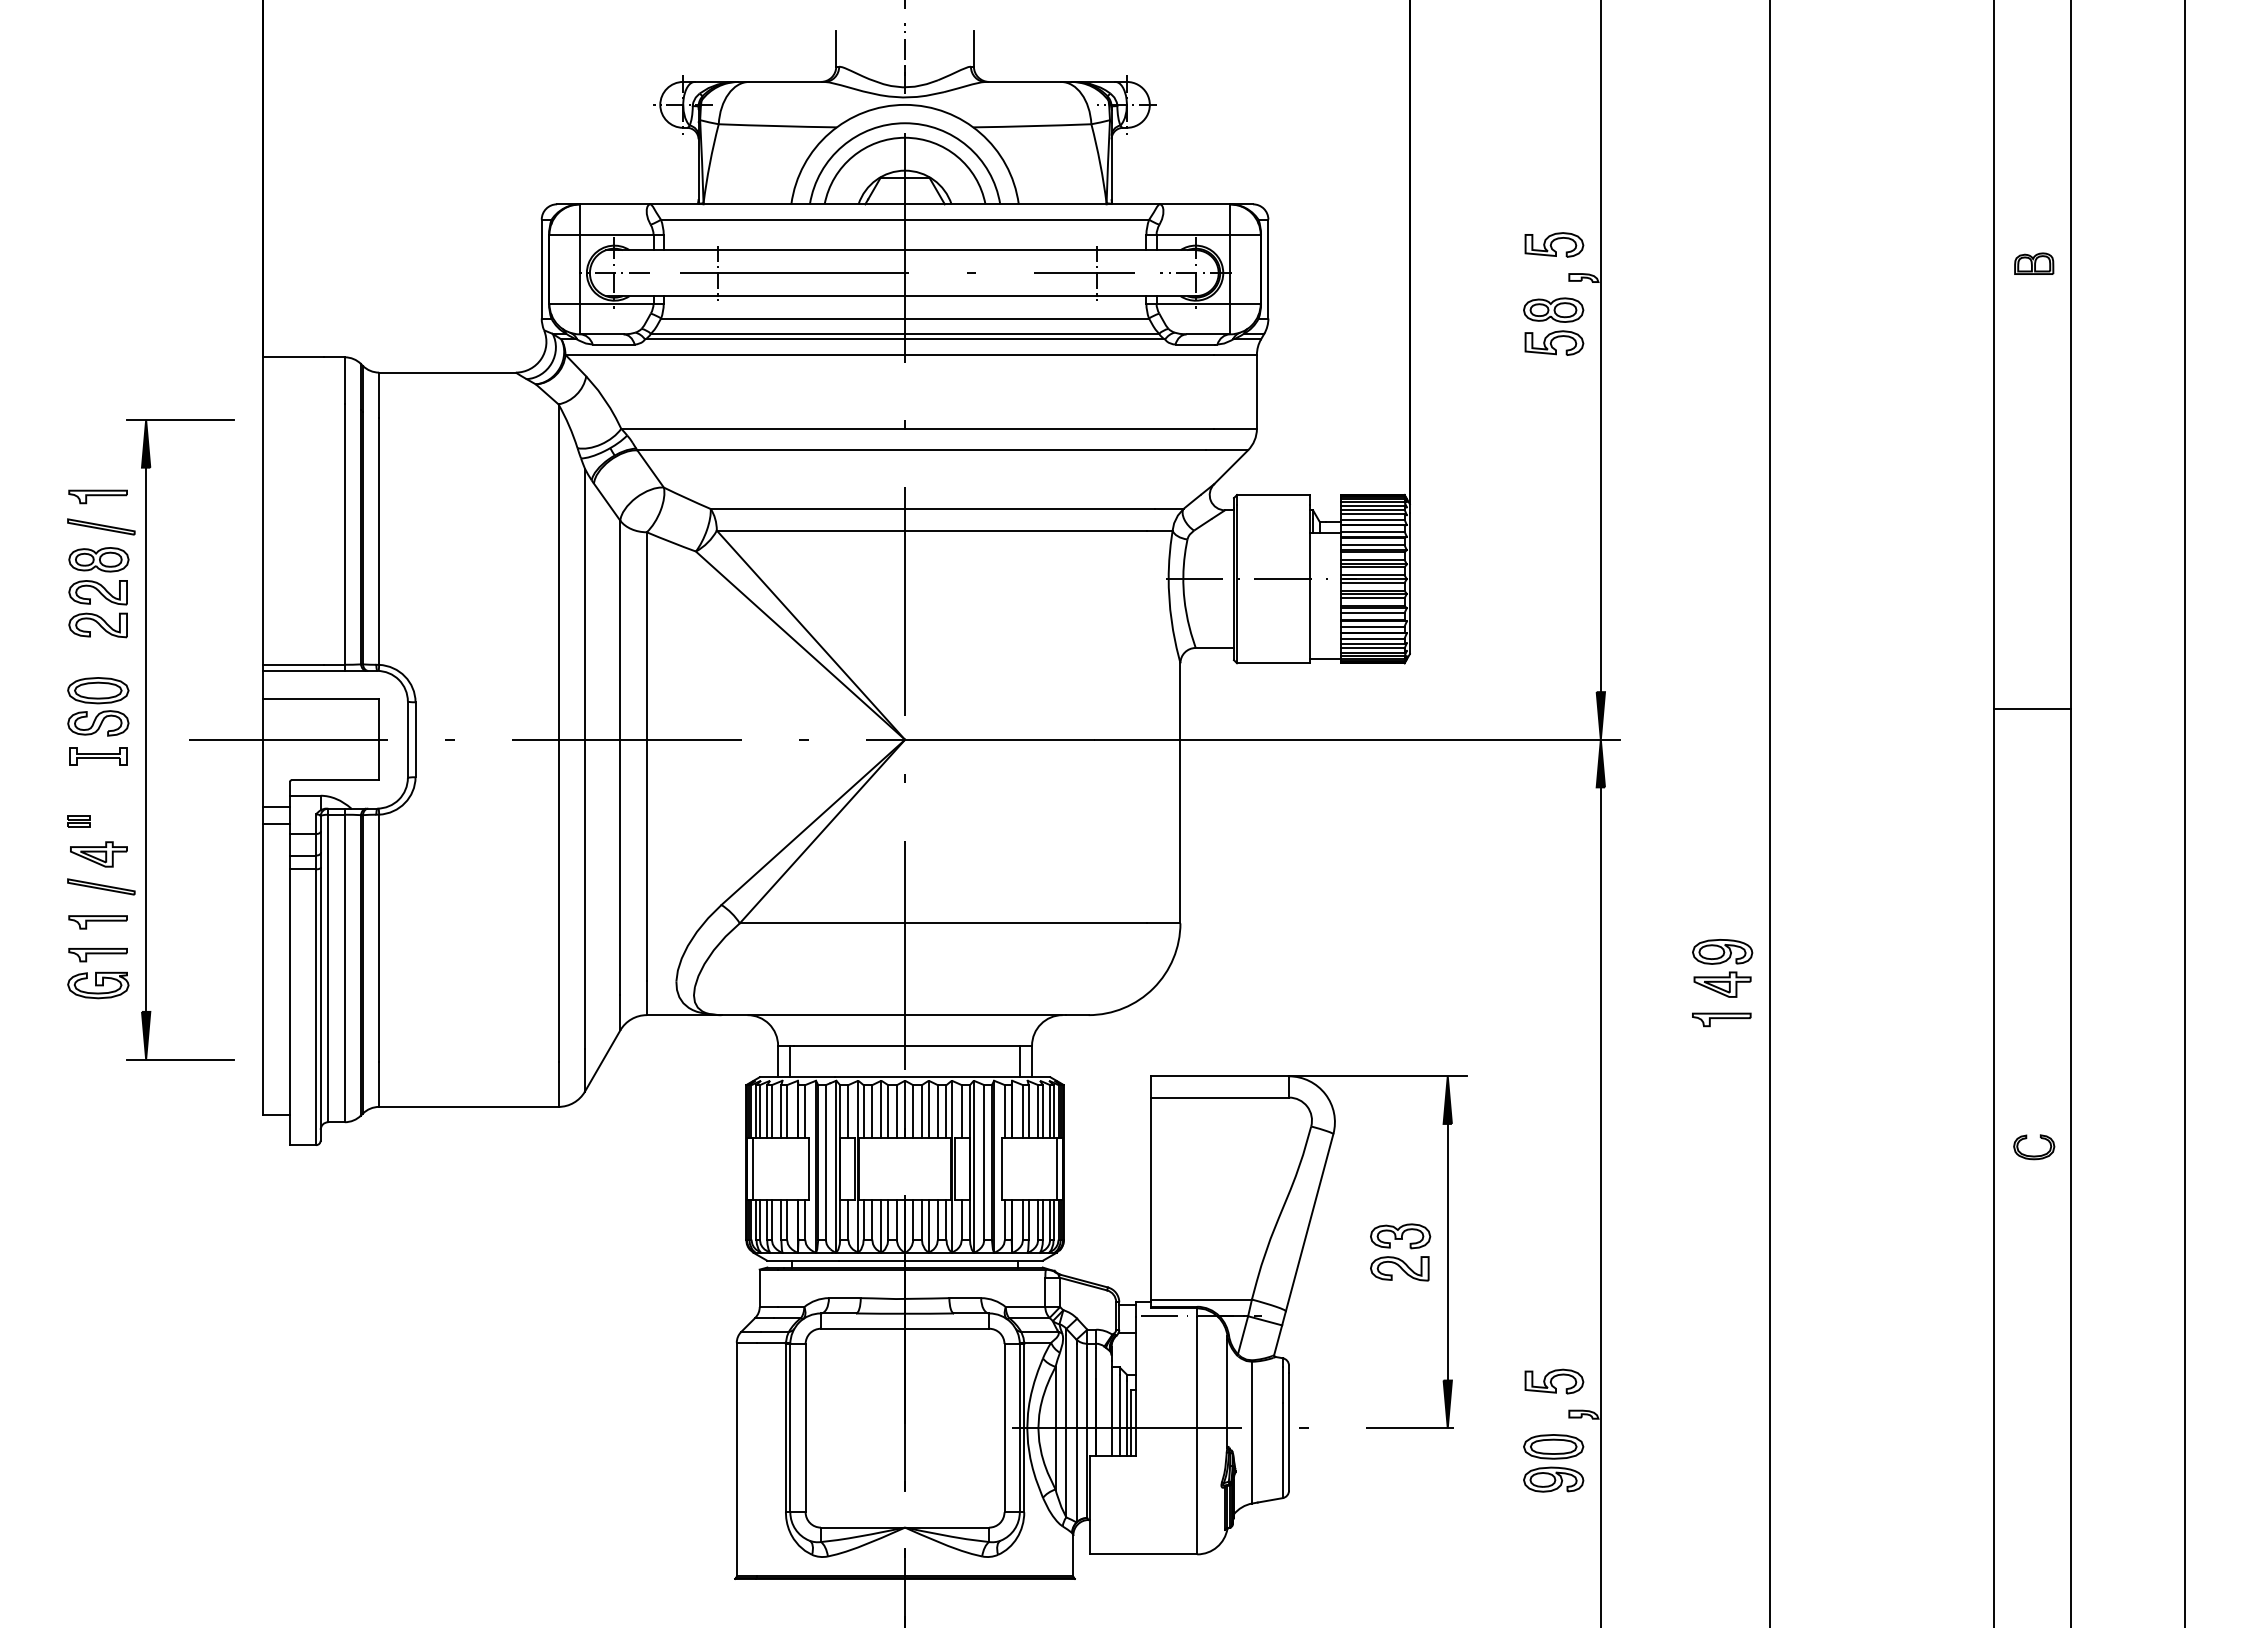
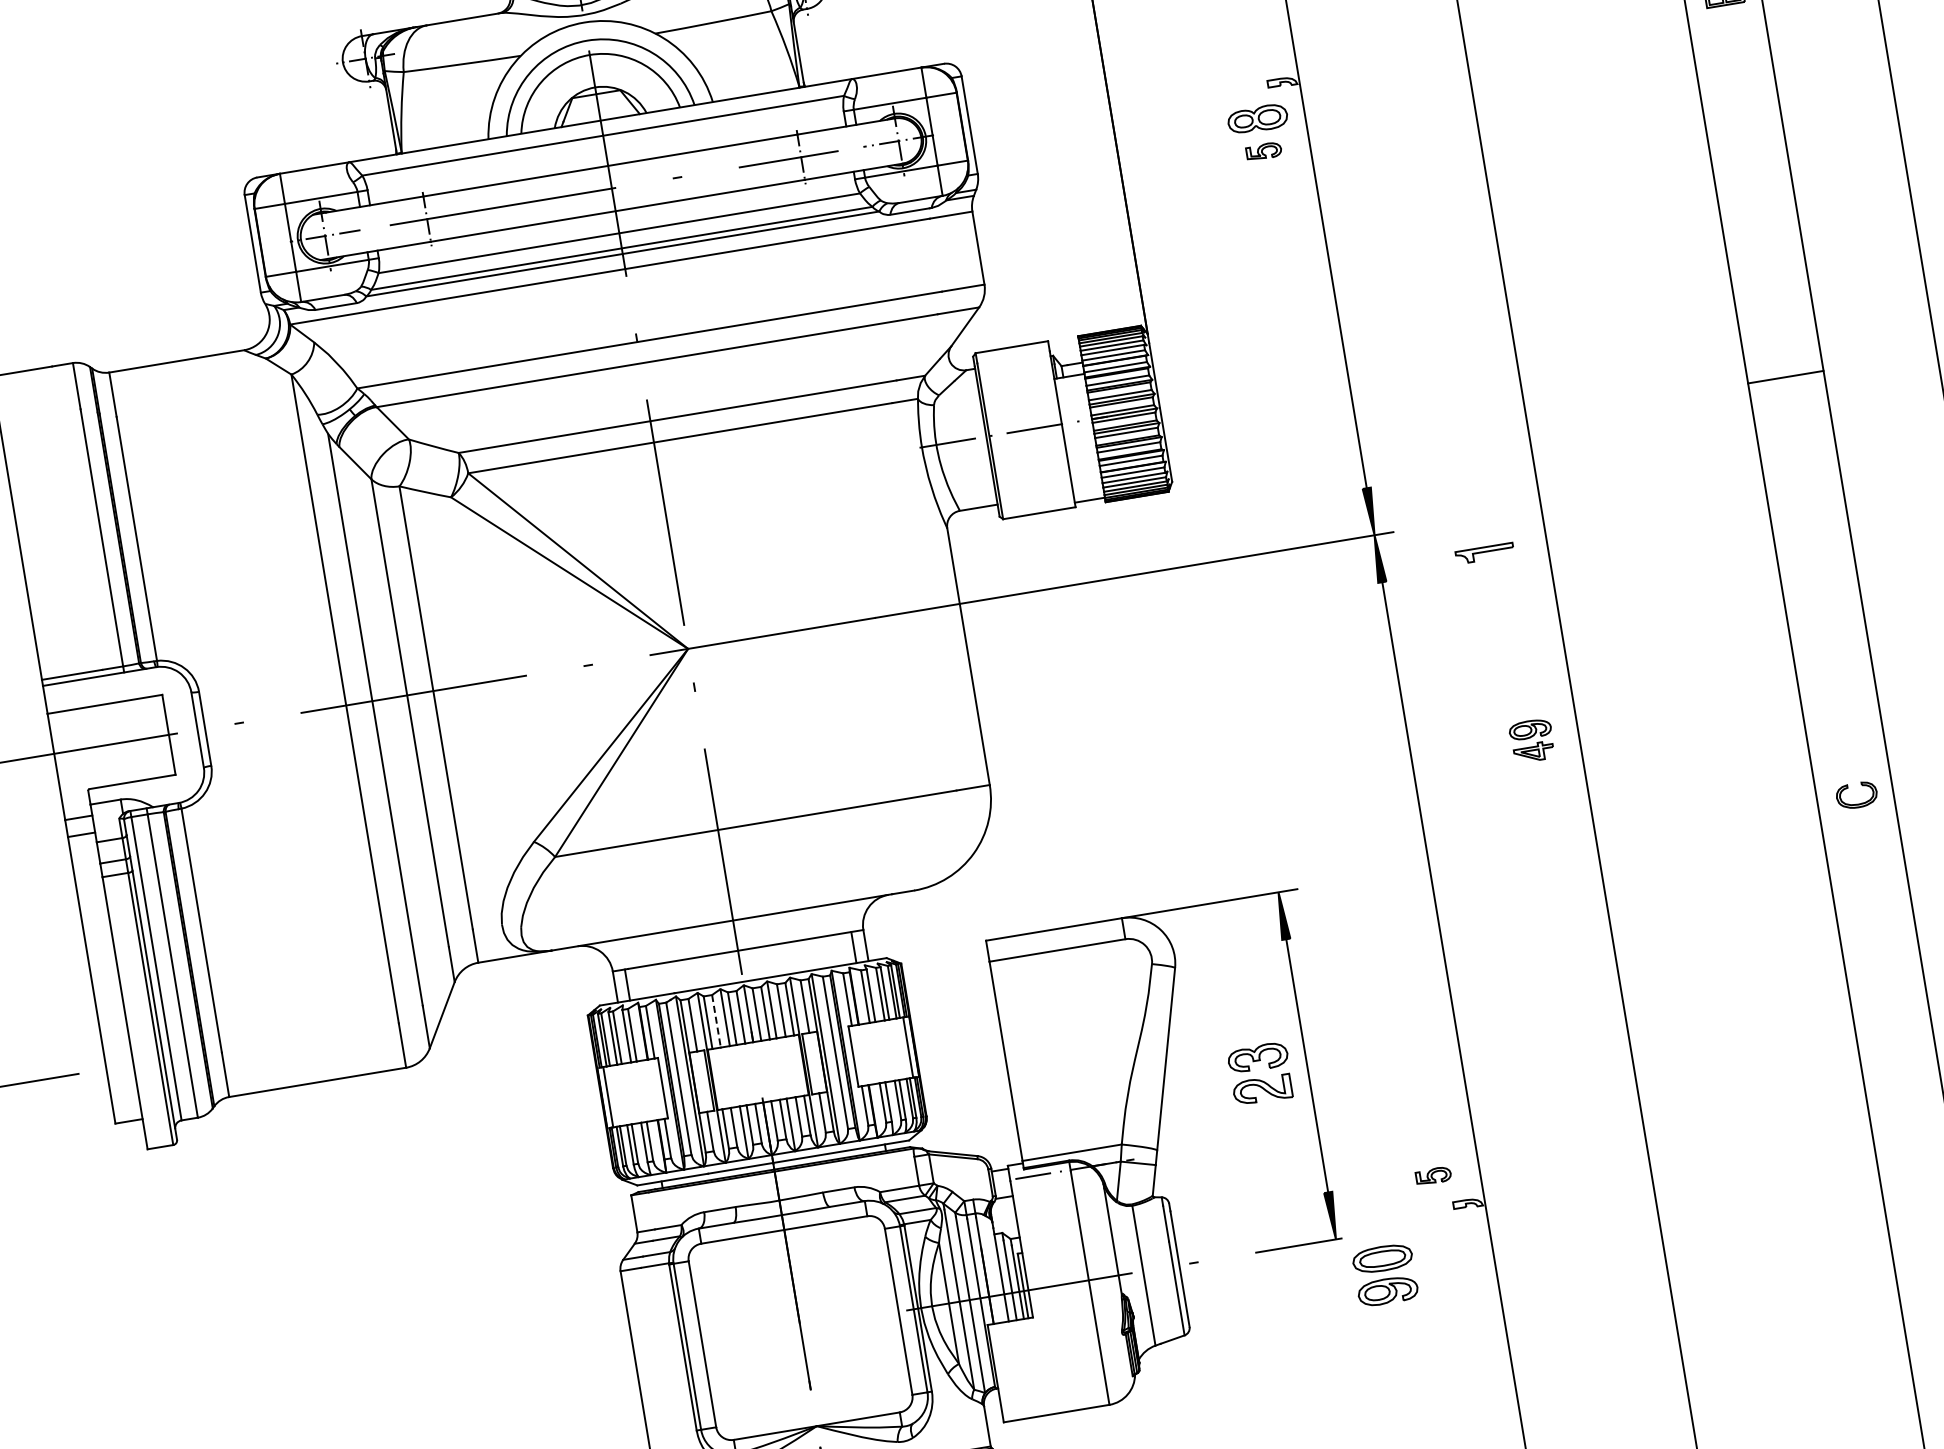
part: (1554, 244) -> (1247, 54), removed
part: (1554, 342) -> (1263, 150), size x0.6
line: (2032, 708) -> (1785, 376), moved
part: (1722, 968) -> (1531, 741), size x0.7
part: (1721, 1019) -> (1484, 553), moved
line: (872, 1111) -> (716, 1020), solid -> dashed
part: (2034, 1155) -> (1858, 803), moved
part: (1554, 1381) -> (1433, 1175), size x0.6
part: (1553, 1463) -> (1385, 1275), moved

